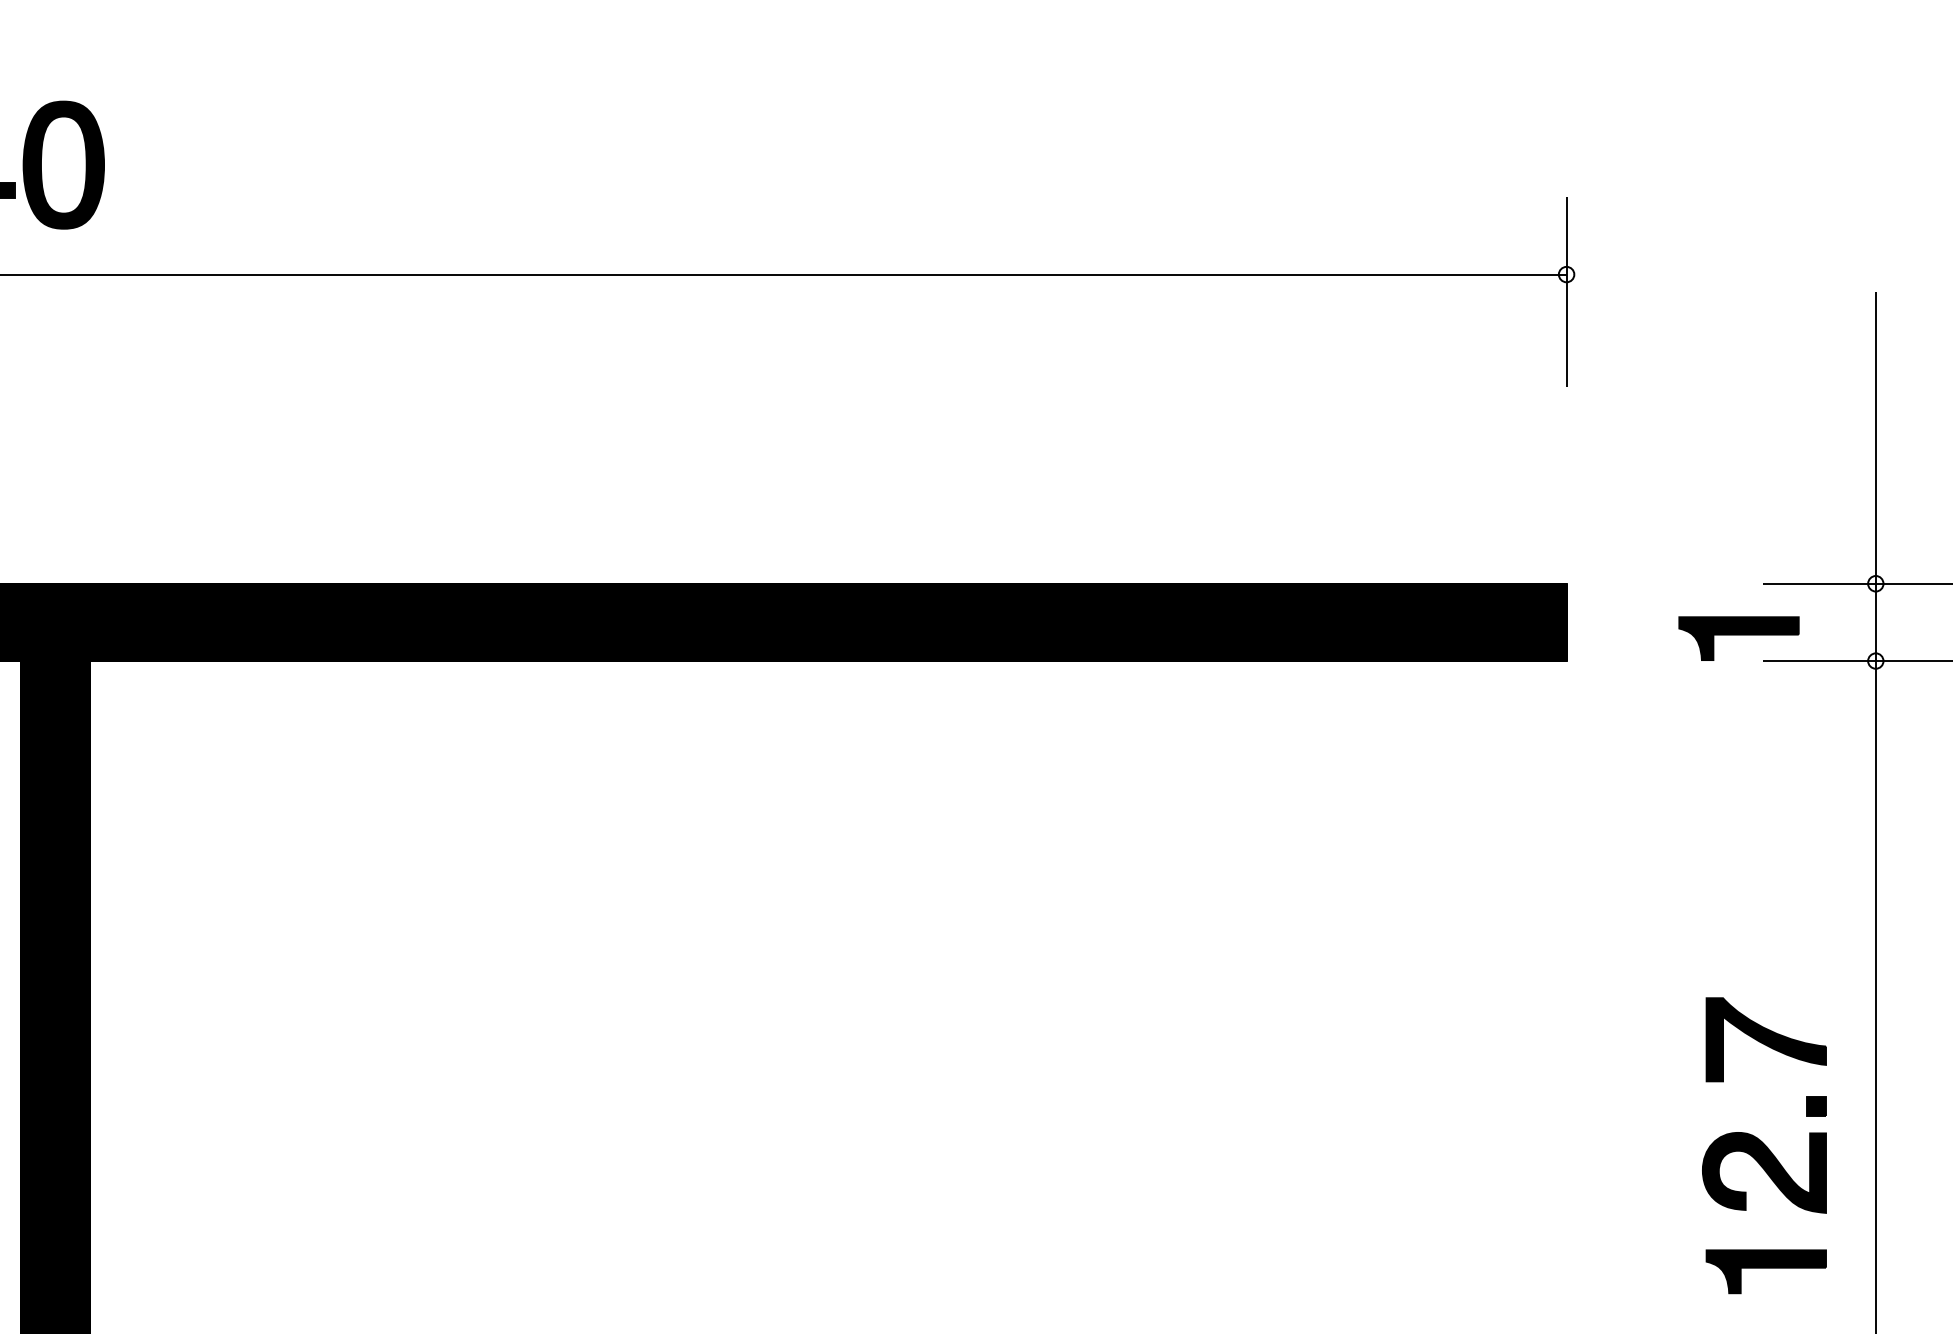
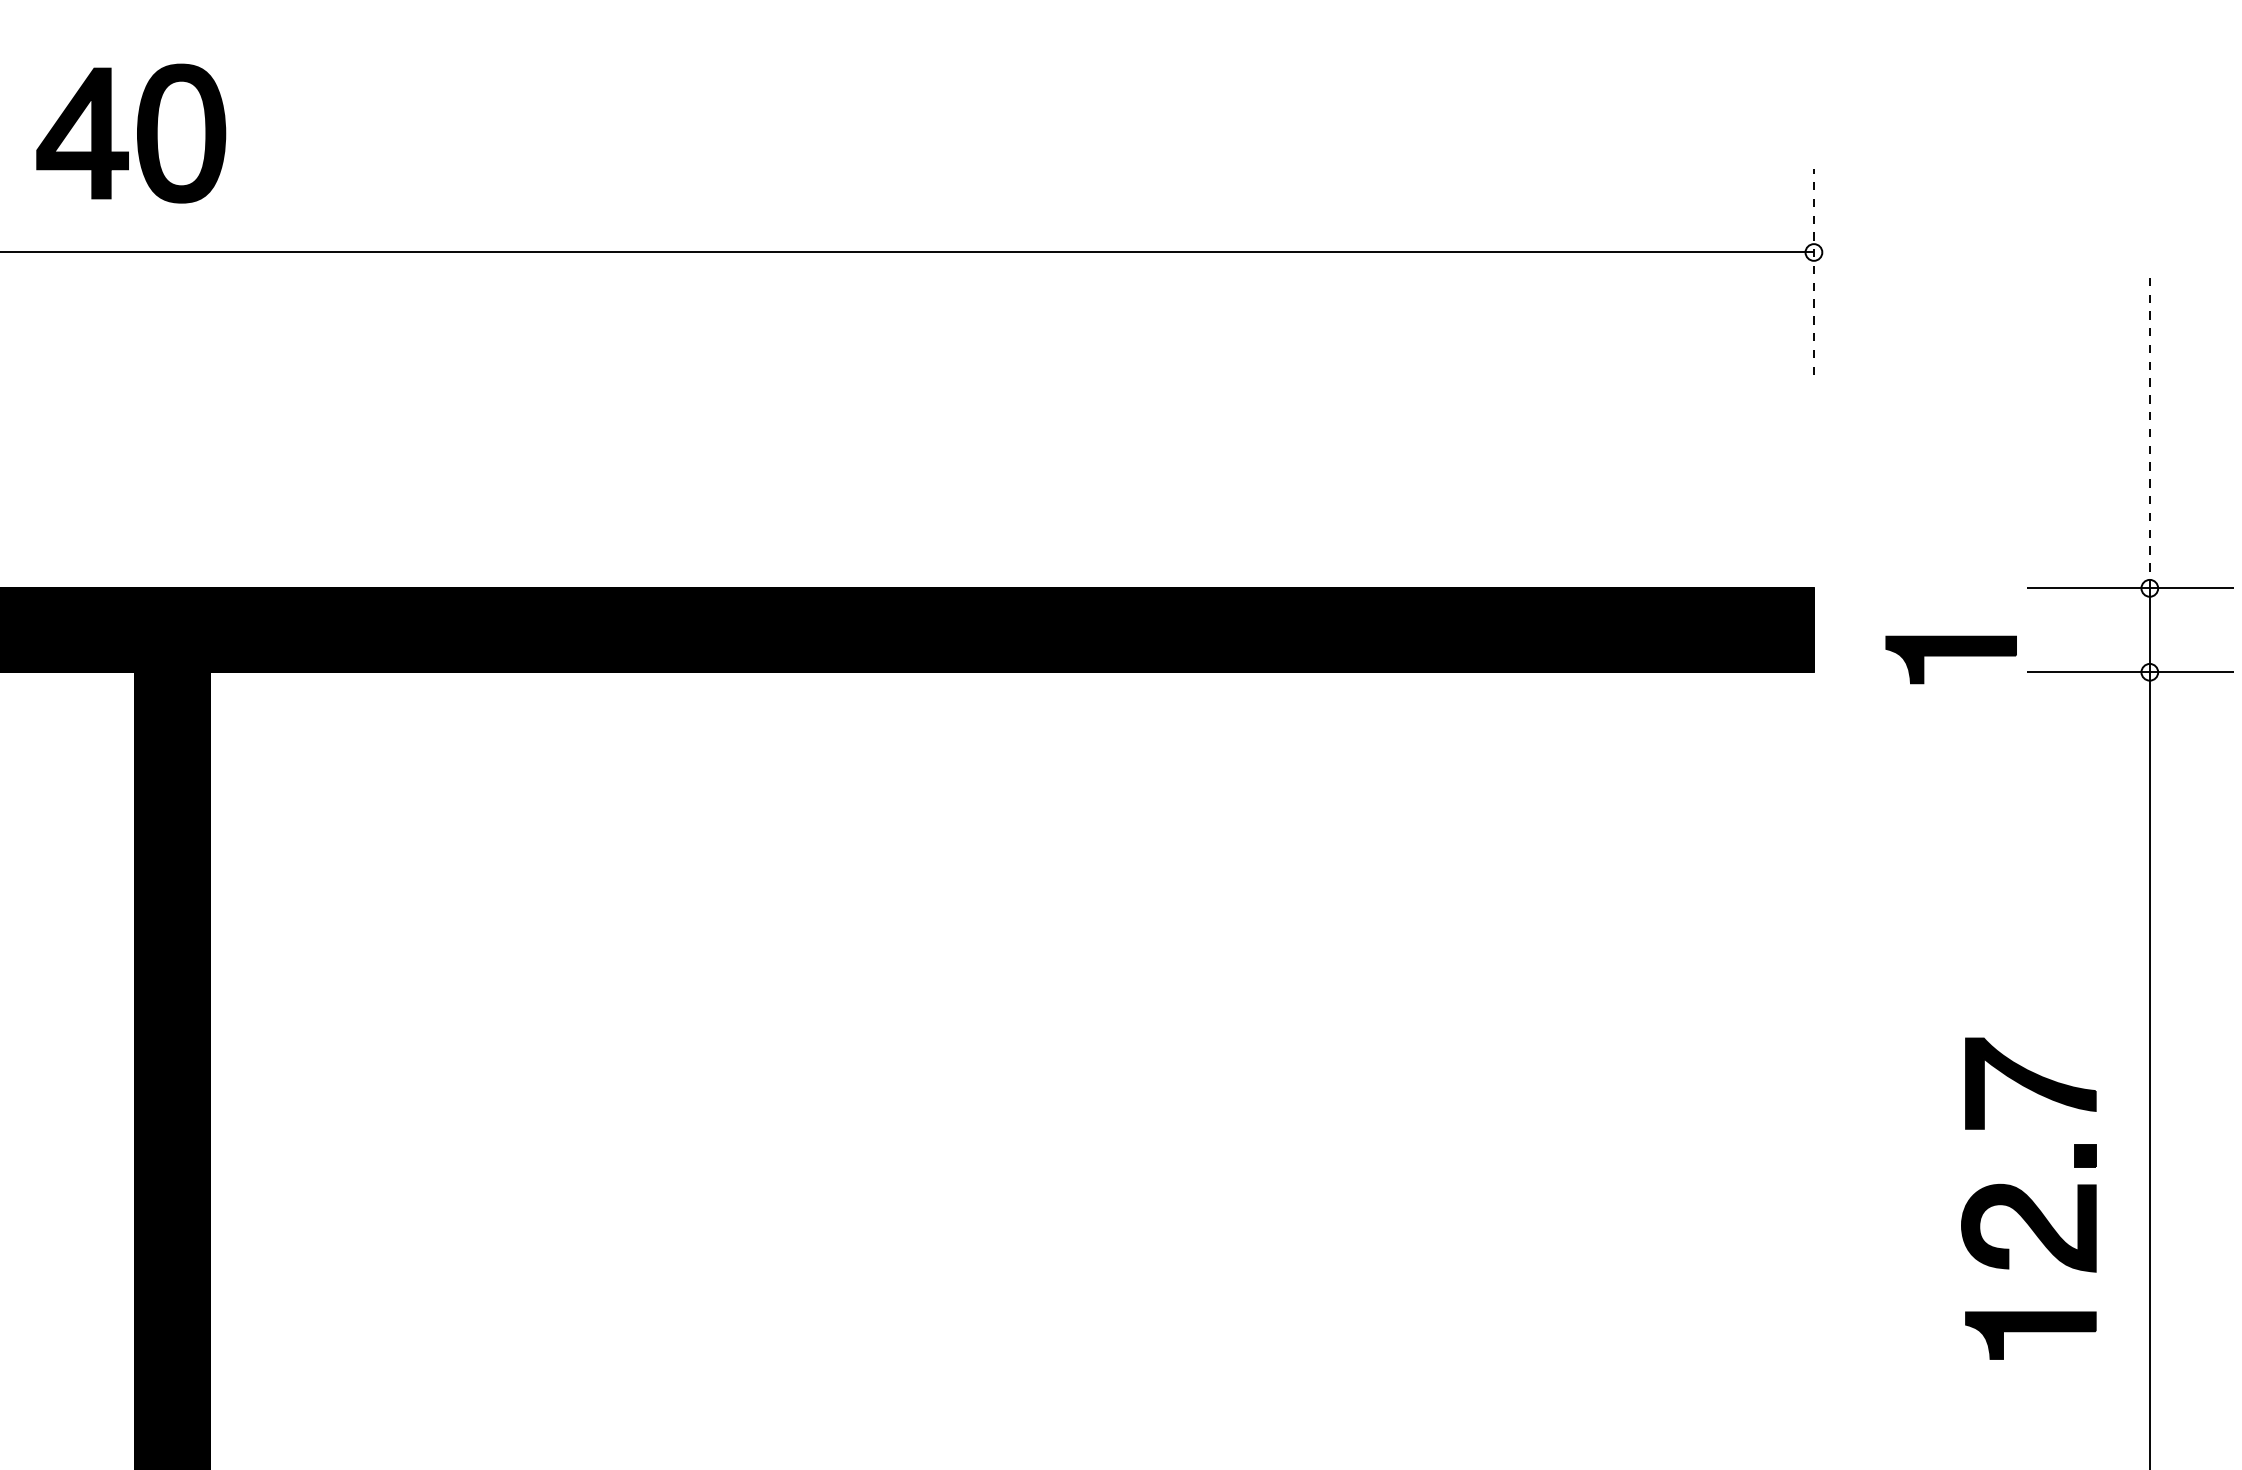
line: (1566, 292) -> (1813, 271), solid -> dashed
line: (1875, 437) -> (2149, 429), solid -> dashed
part: (1738, 638) -> (1950, 659), moved

